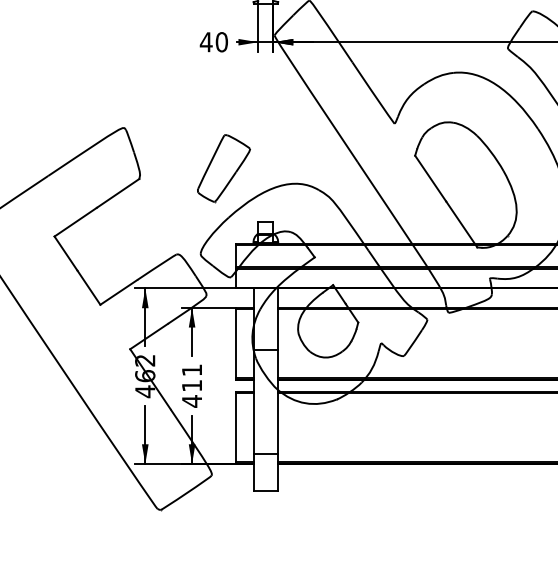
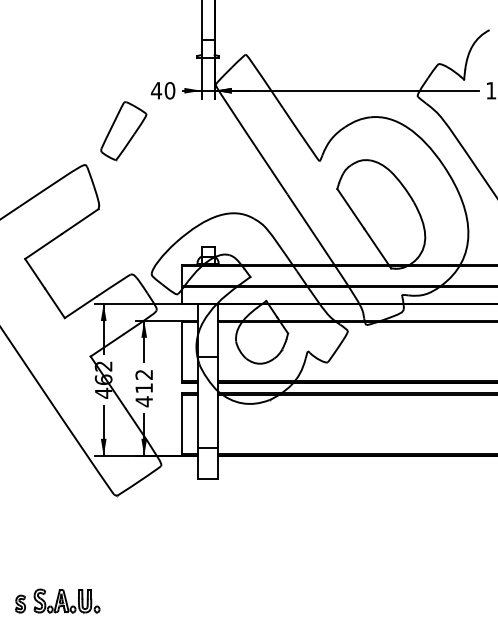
part: (223, 168) -> (123, 131), moved
text: (191, 369) -> (143, 374), 411 -> 412

